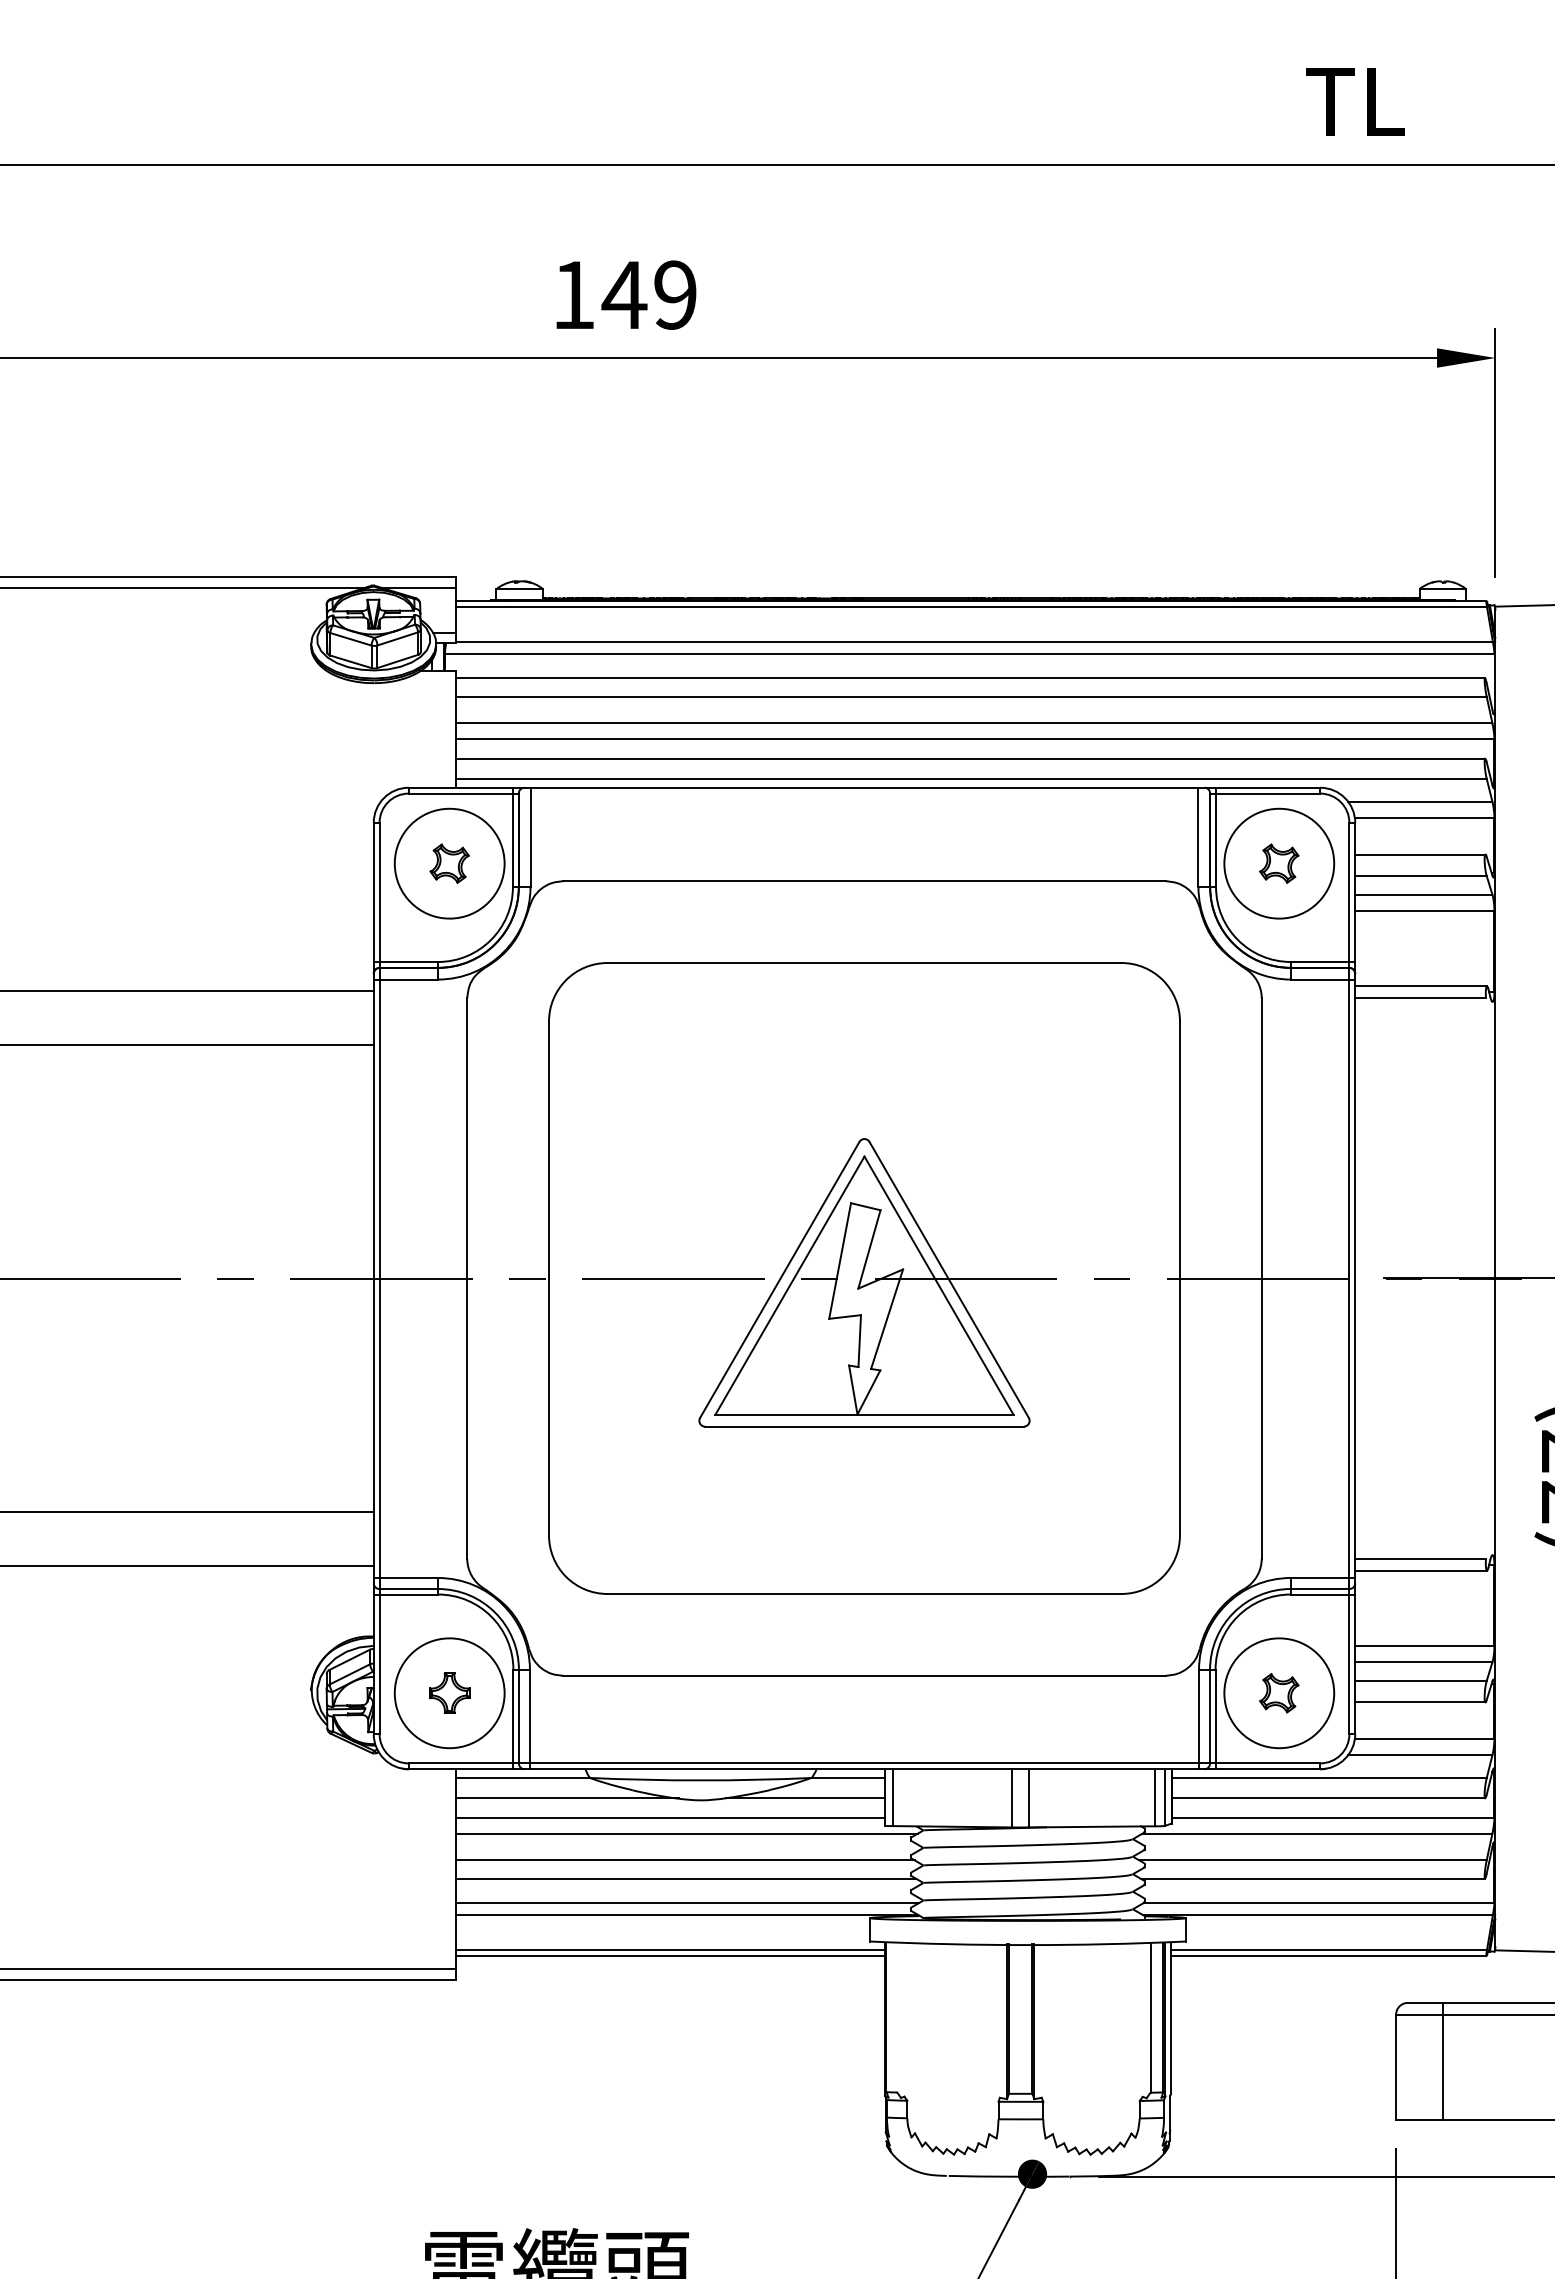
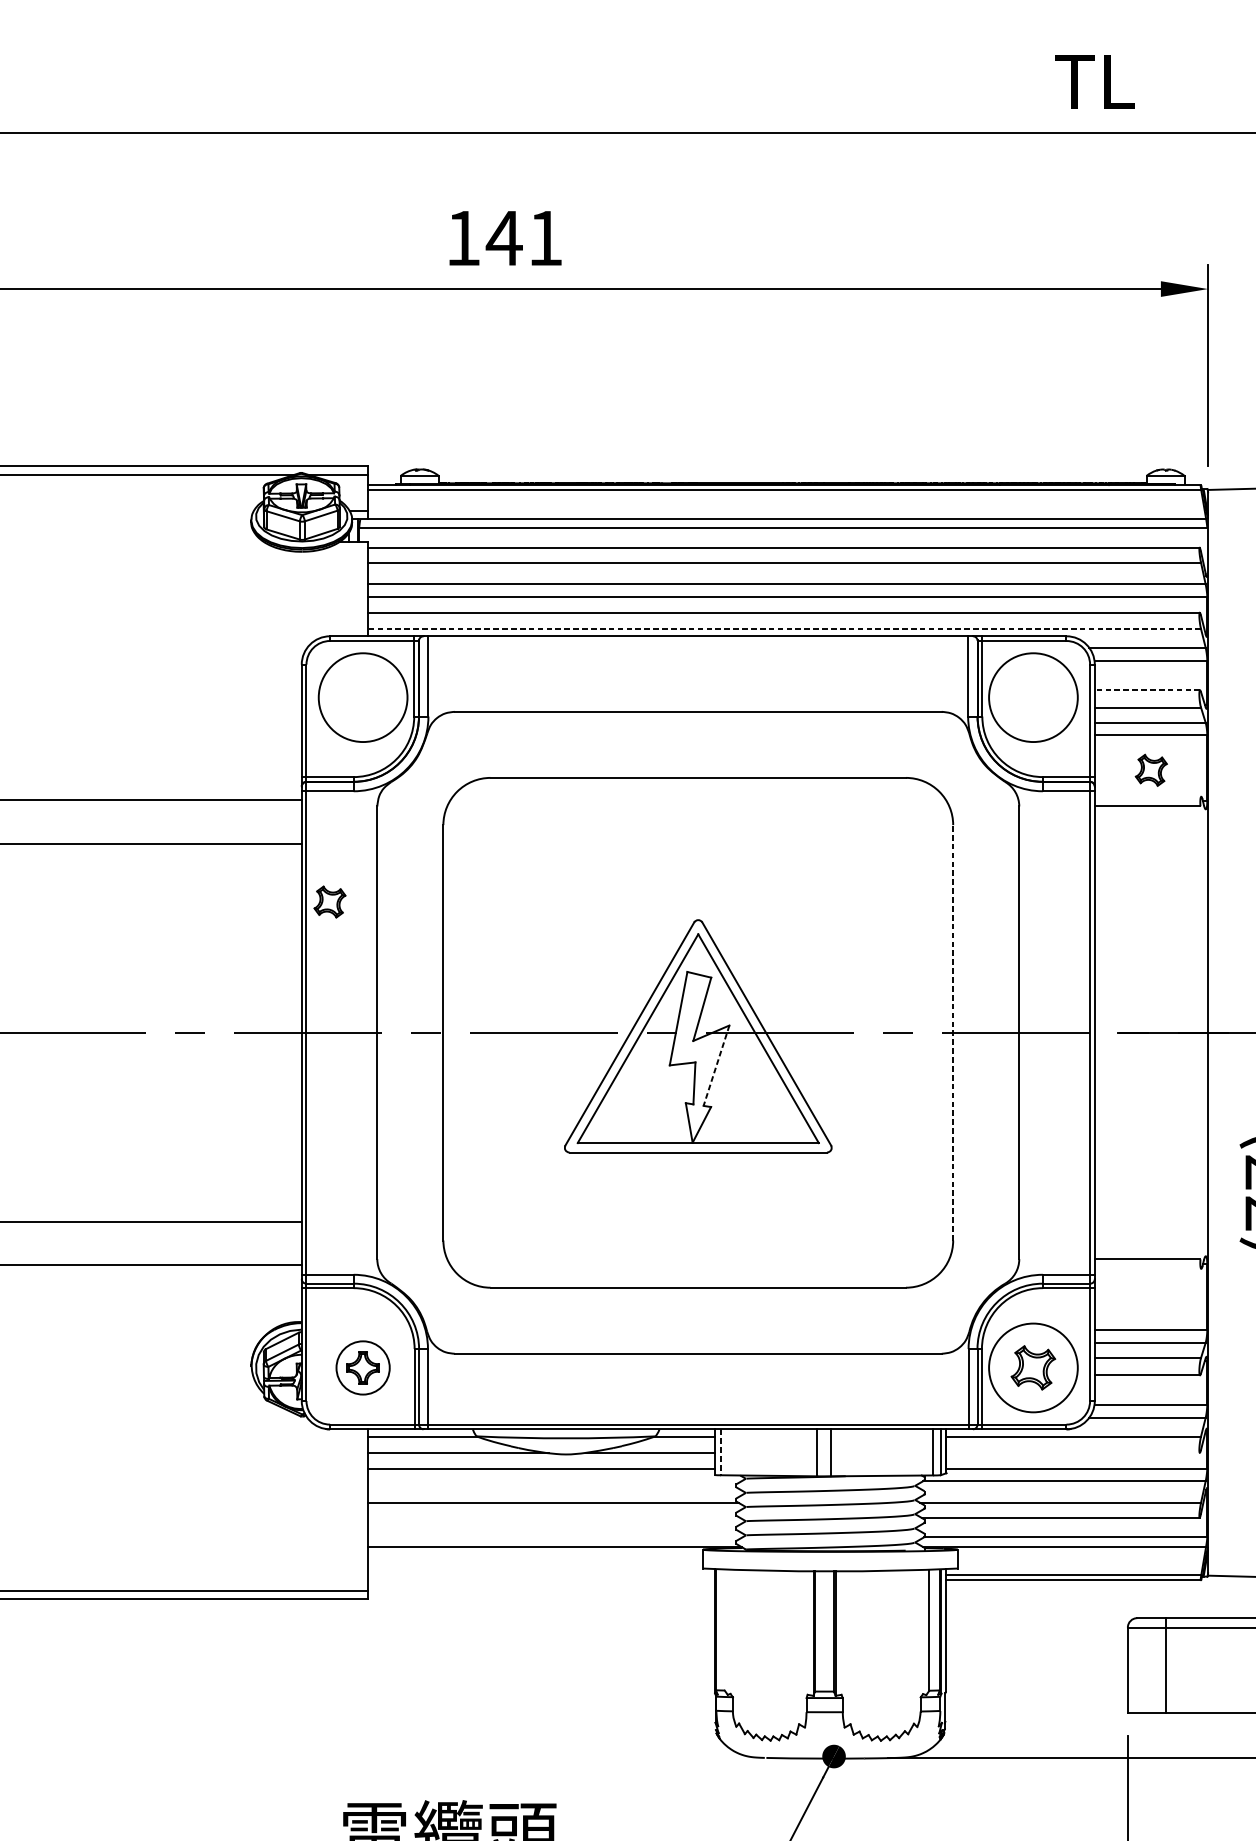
text: (675, 294) -> (545, 237), 149 -> 141
line: (971, 778) -> (784, 628), solid -> dashed
line: (1419, 854) -> (1146, 690), solid -> dashed
part: (449, 863) -> (329, 901), moved
part: (1279, 863) -> (1151, 770), moved
line: (1421, 986) -> (1148, 796), removed
line: (1179, 1278) -> (952, 1032), solid -> dashed
line: (886, 1319) -> (716, 1065), solid -> dashed
line: (1421, 1570) -> (1148, 1268), removed
circle: (449, 1693) -> (362, 1368), size x0.6
part: (1279, 1693) -> (1033, 1368), size x1.4
line: (892, 1798) -> (720, 1452), solid -> dashed
line: (1328, 1798) -> (1073, 1452), removed
line: (686, 1833) -> (554, 1481), removed
line: (685, 1878) -> (553, 1517), removed
line: (687, 1903) -> (555, 1537), removed
line: (670, 1949) -> (541, 1574), removed
line: (670, 1956) -> (541, 1580), removed

